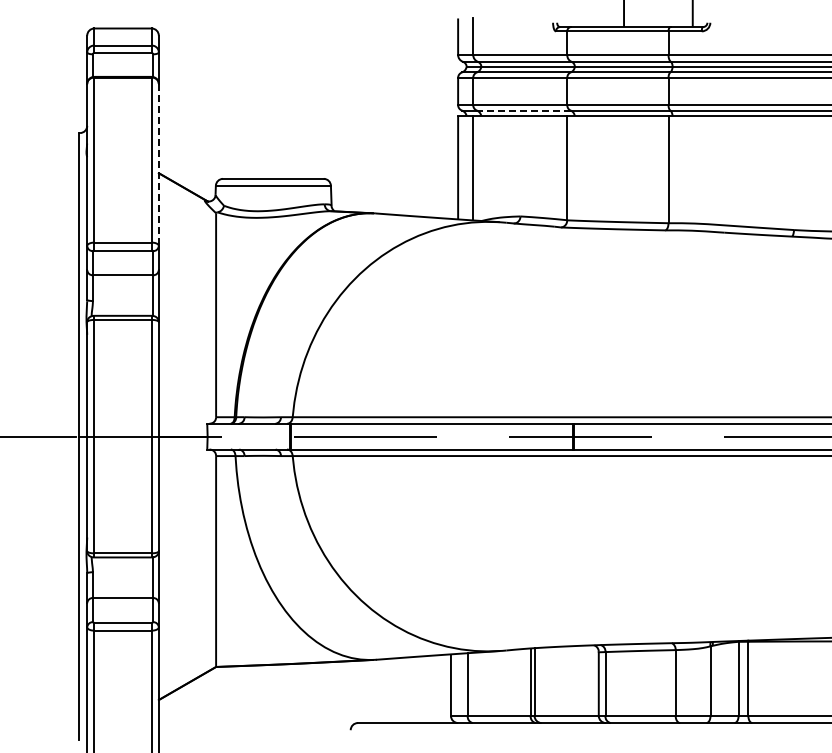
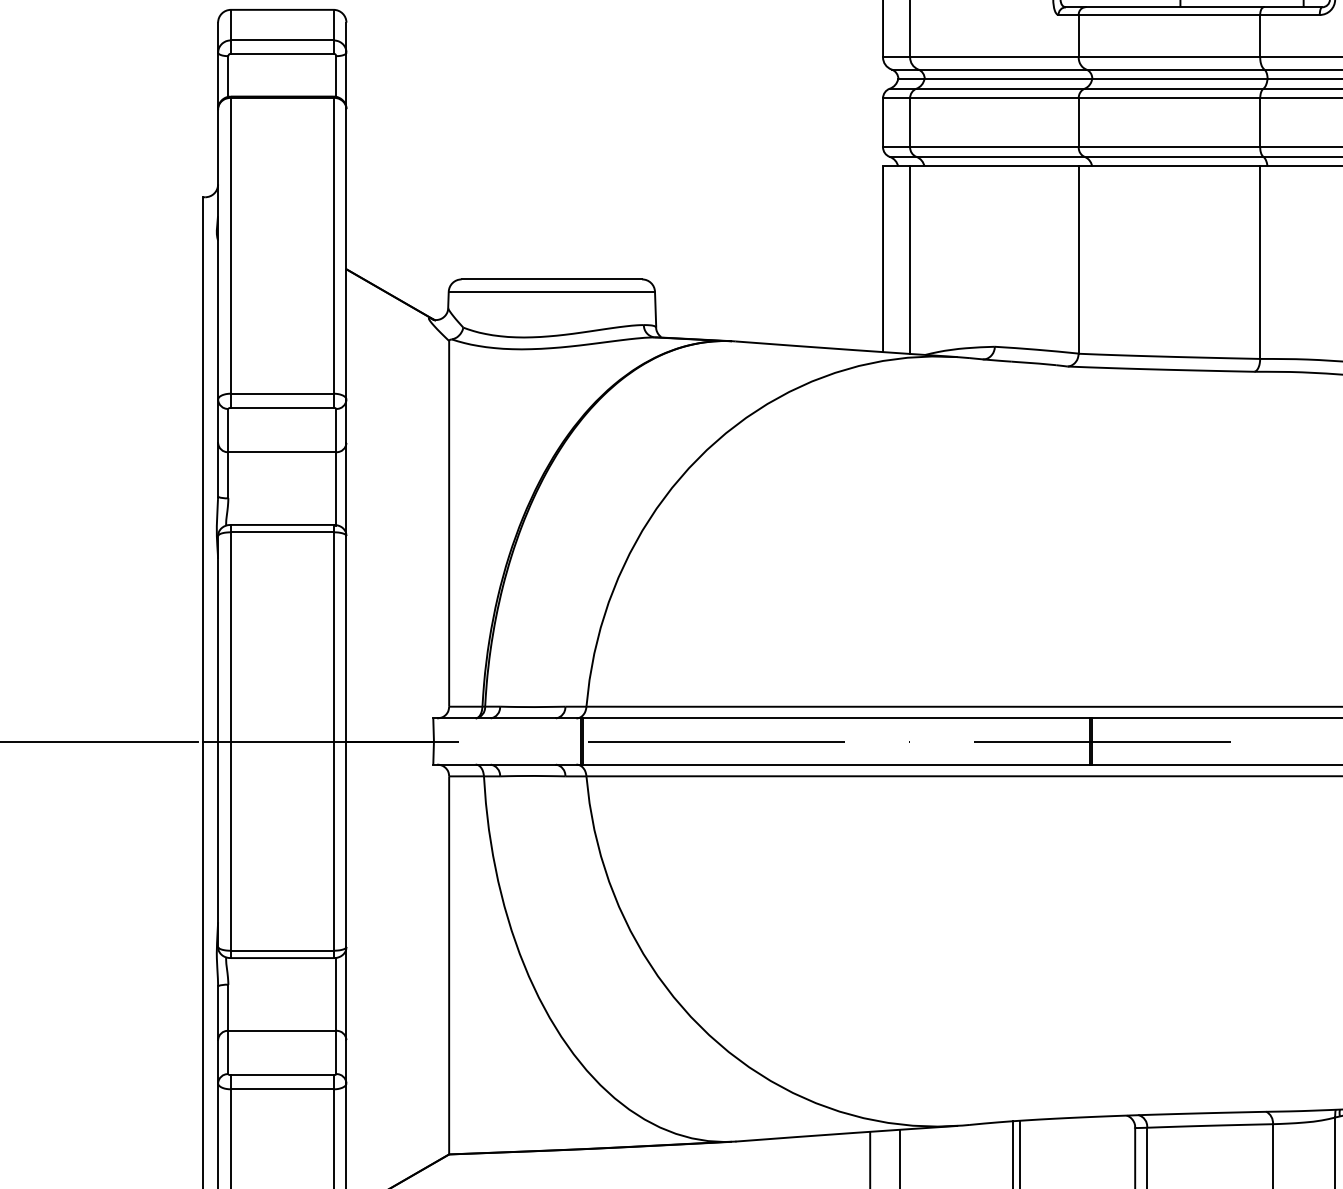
line: (523, 110) -> (1000, 156), dashed -> solid
line: (158, 165) -> (345, 255), dashed -> solid

